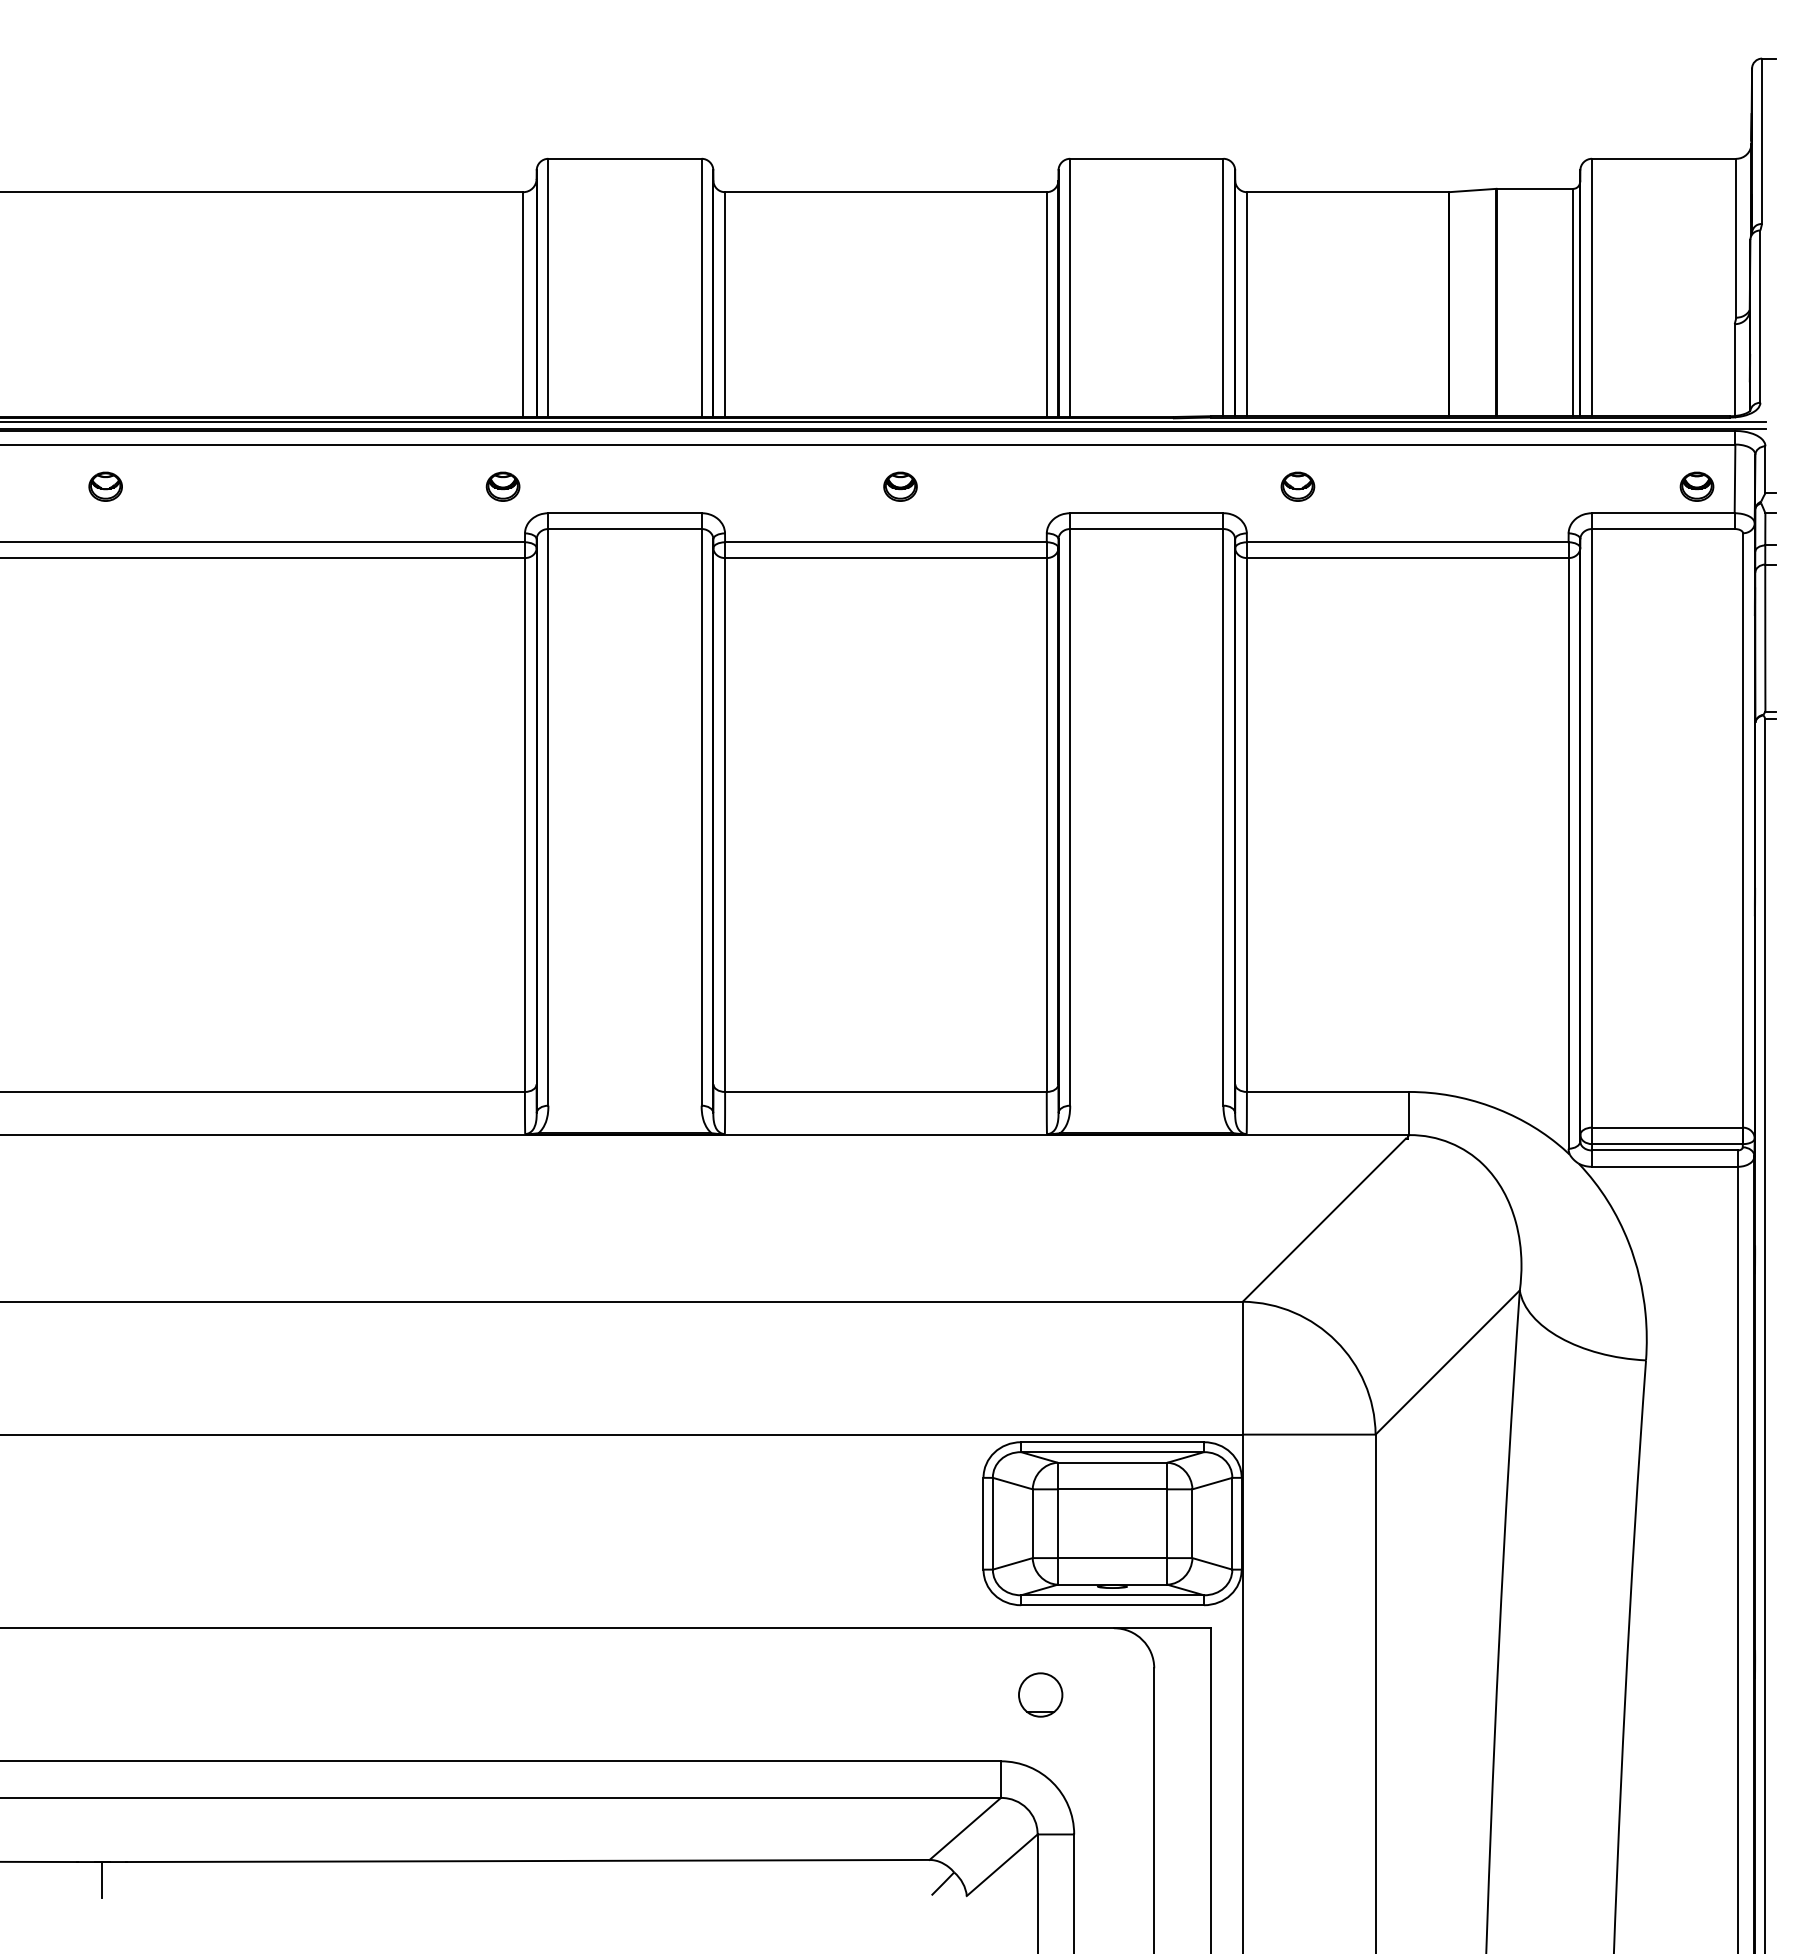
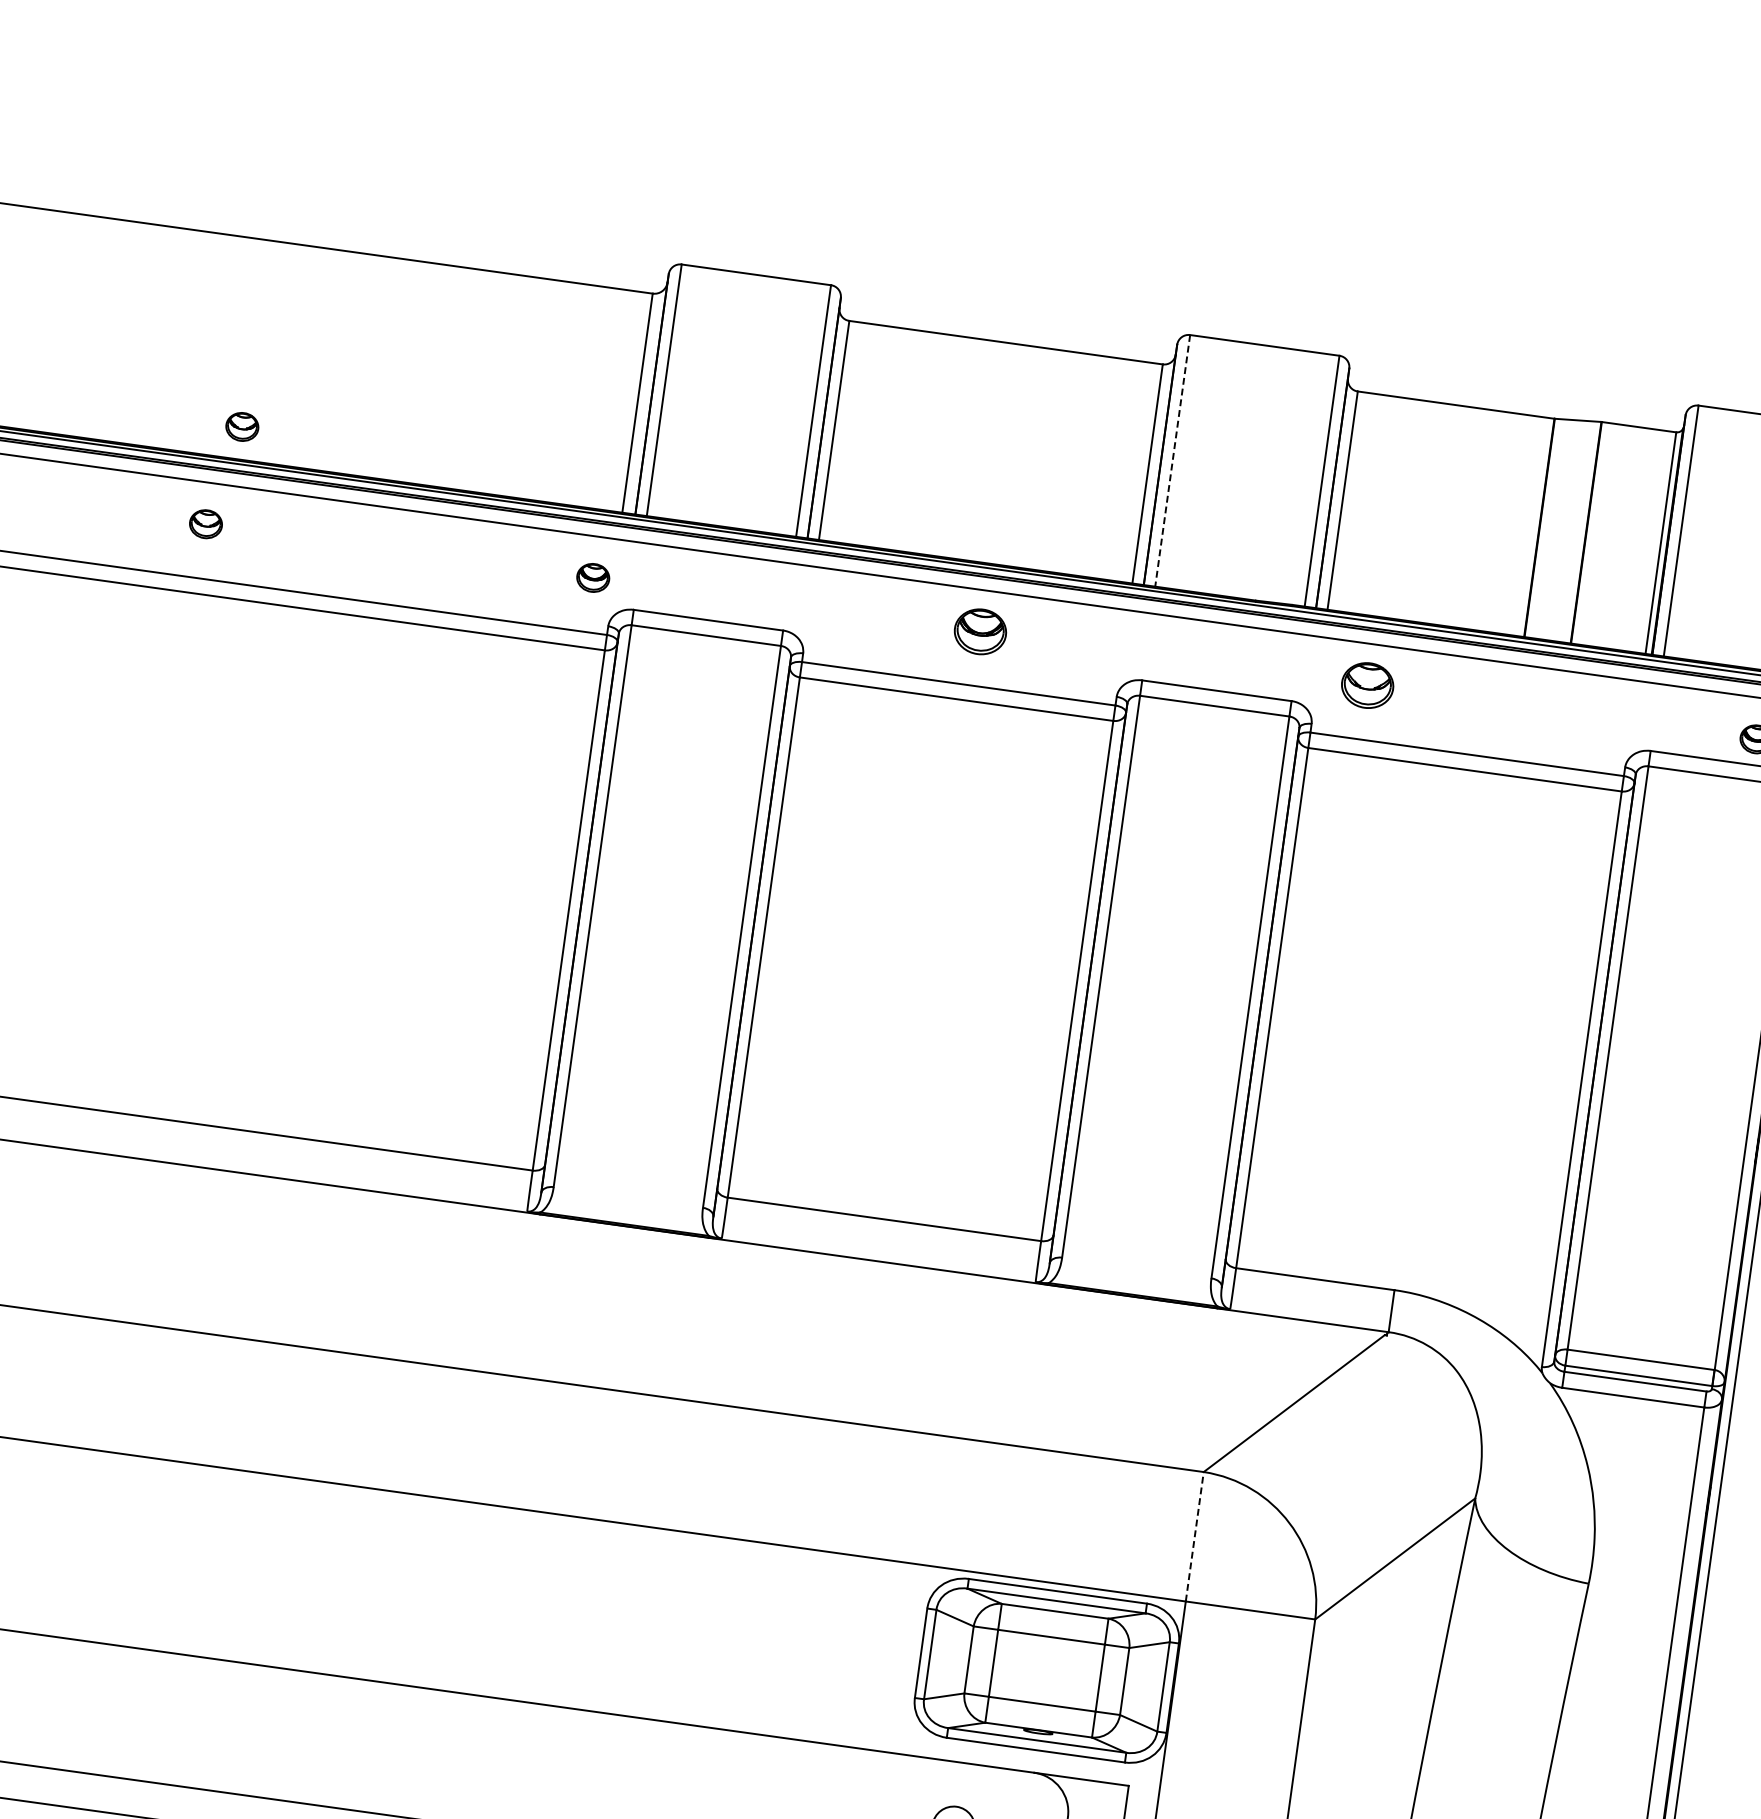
line: (1070, 288) -> (1172, 461), solid -> dashed
part: (128, 383) -> (242, 426), added
part: (900, 486) -> (980, 631), size x1.6
part: (1297, 486) -> (1367, 685), size x1.6
line: (1242, 1367) -> (1194, 1536), solid -> dashed

